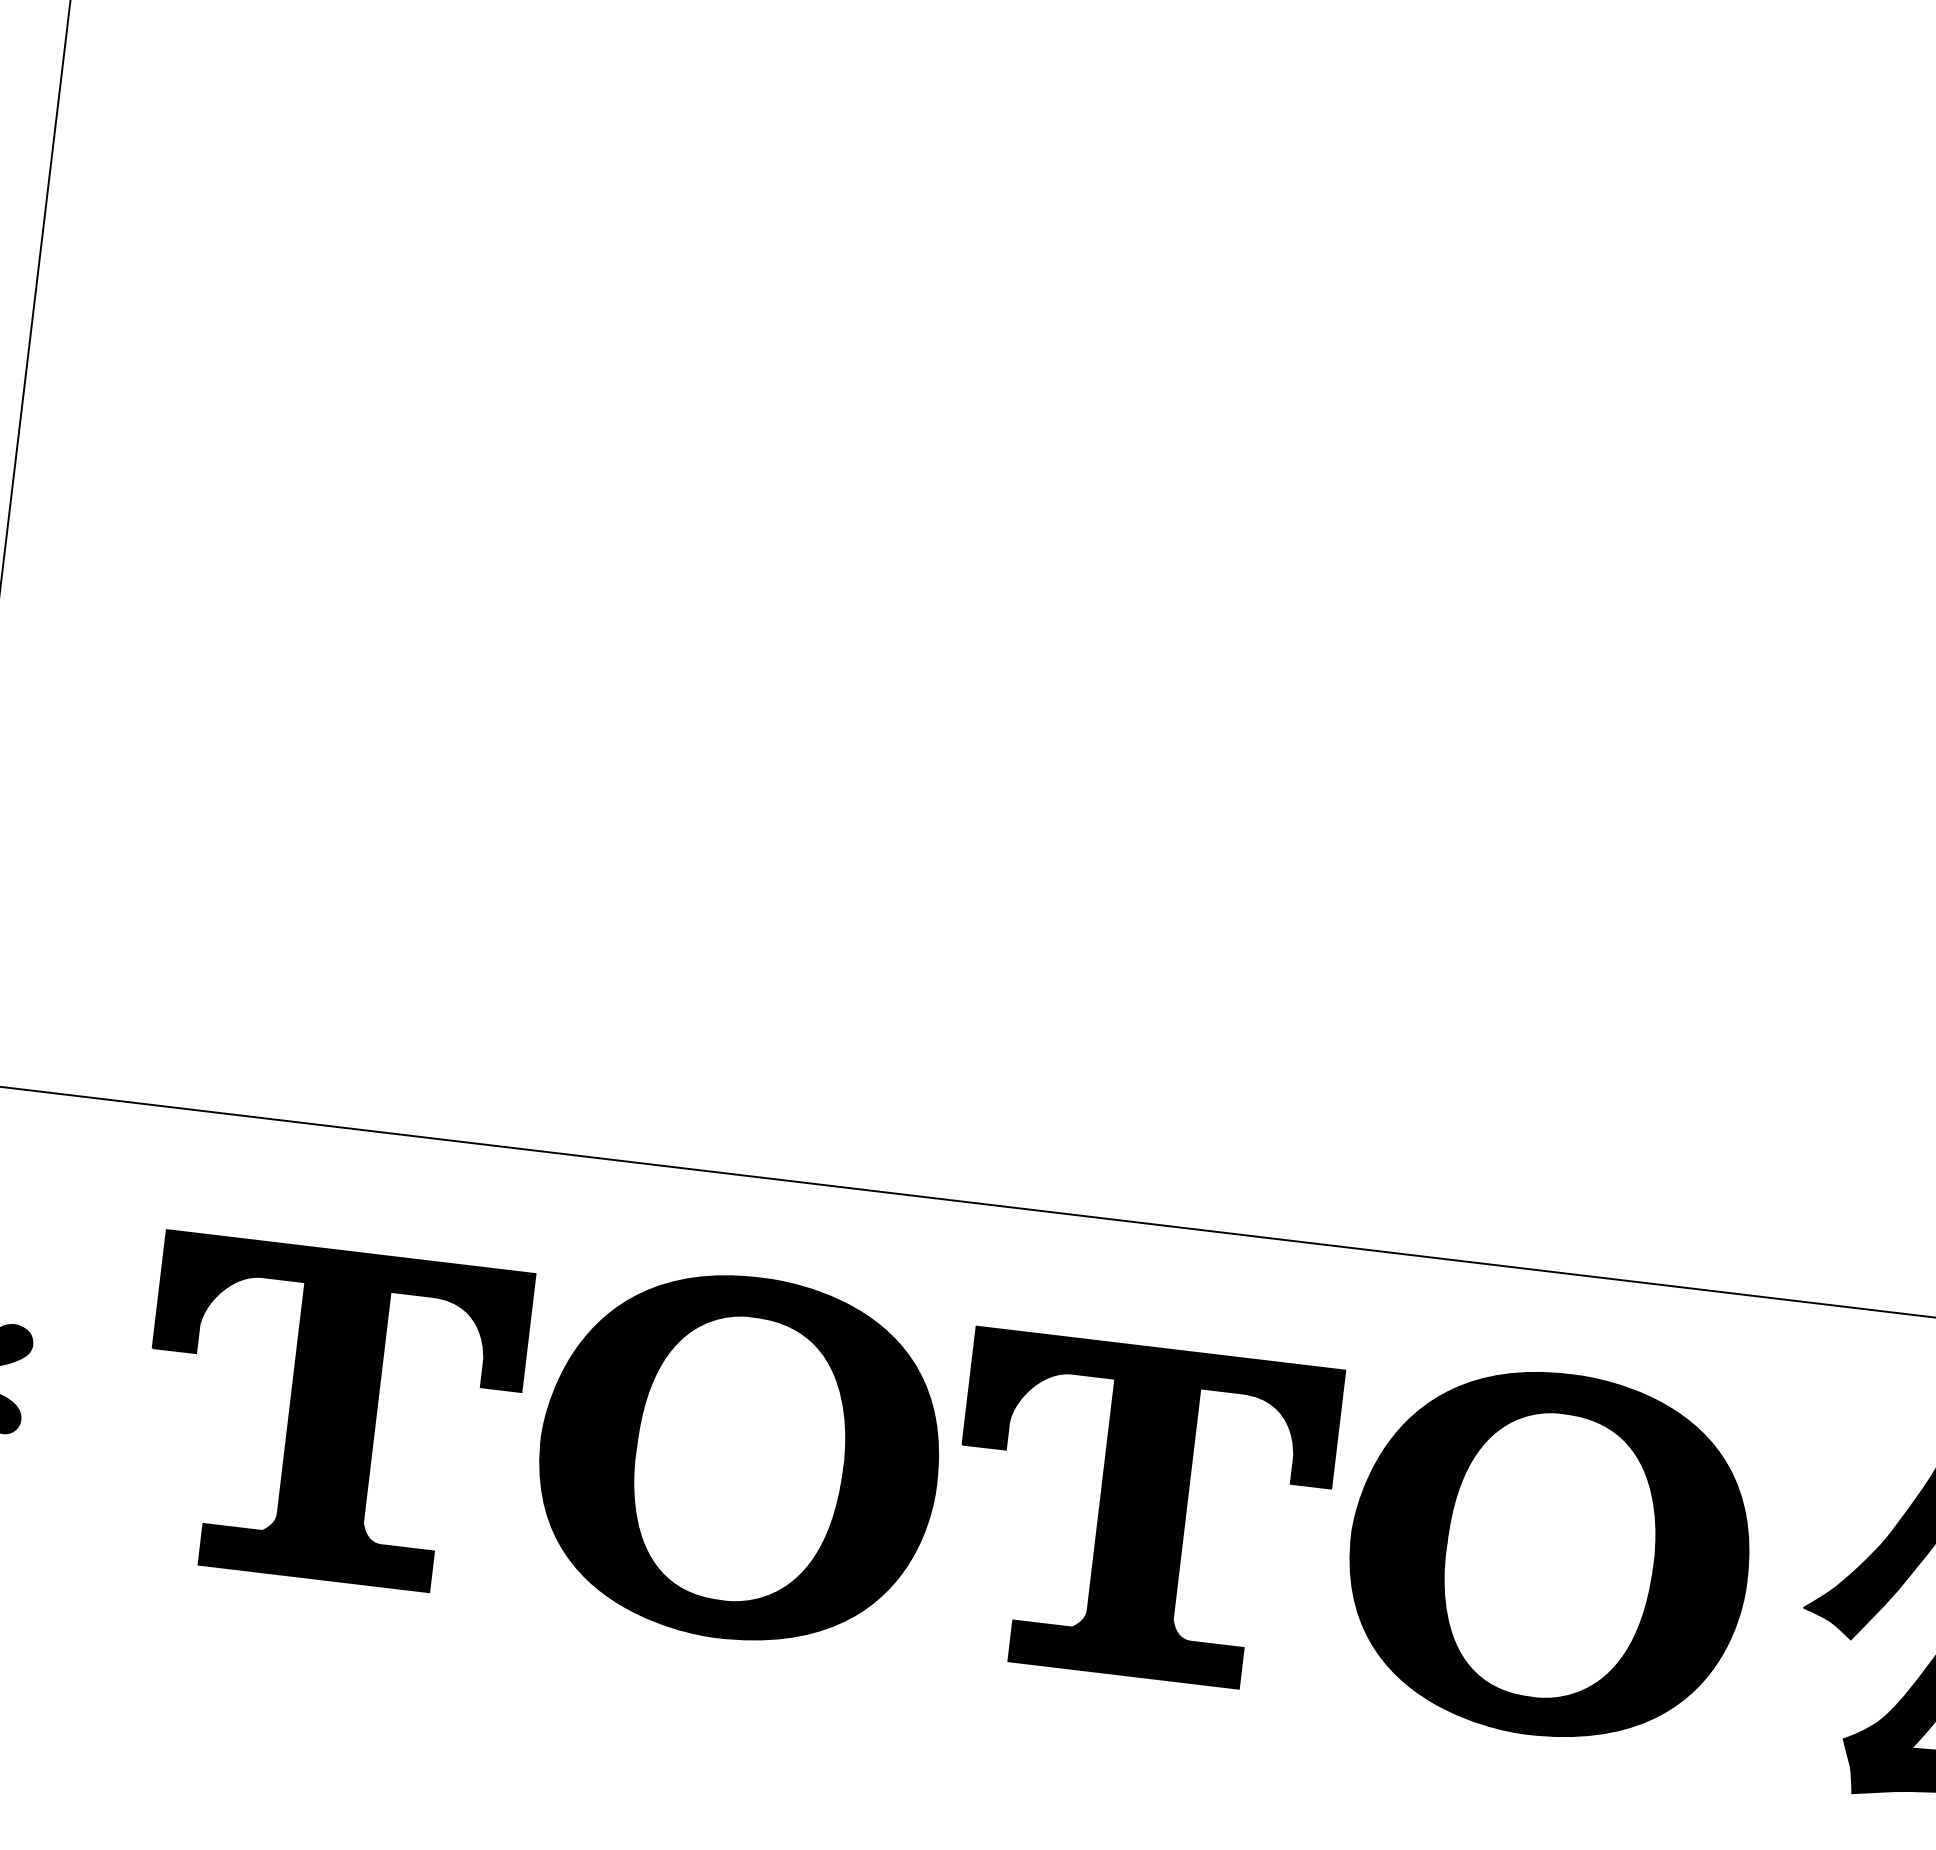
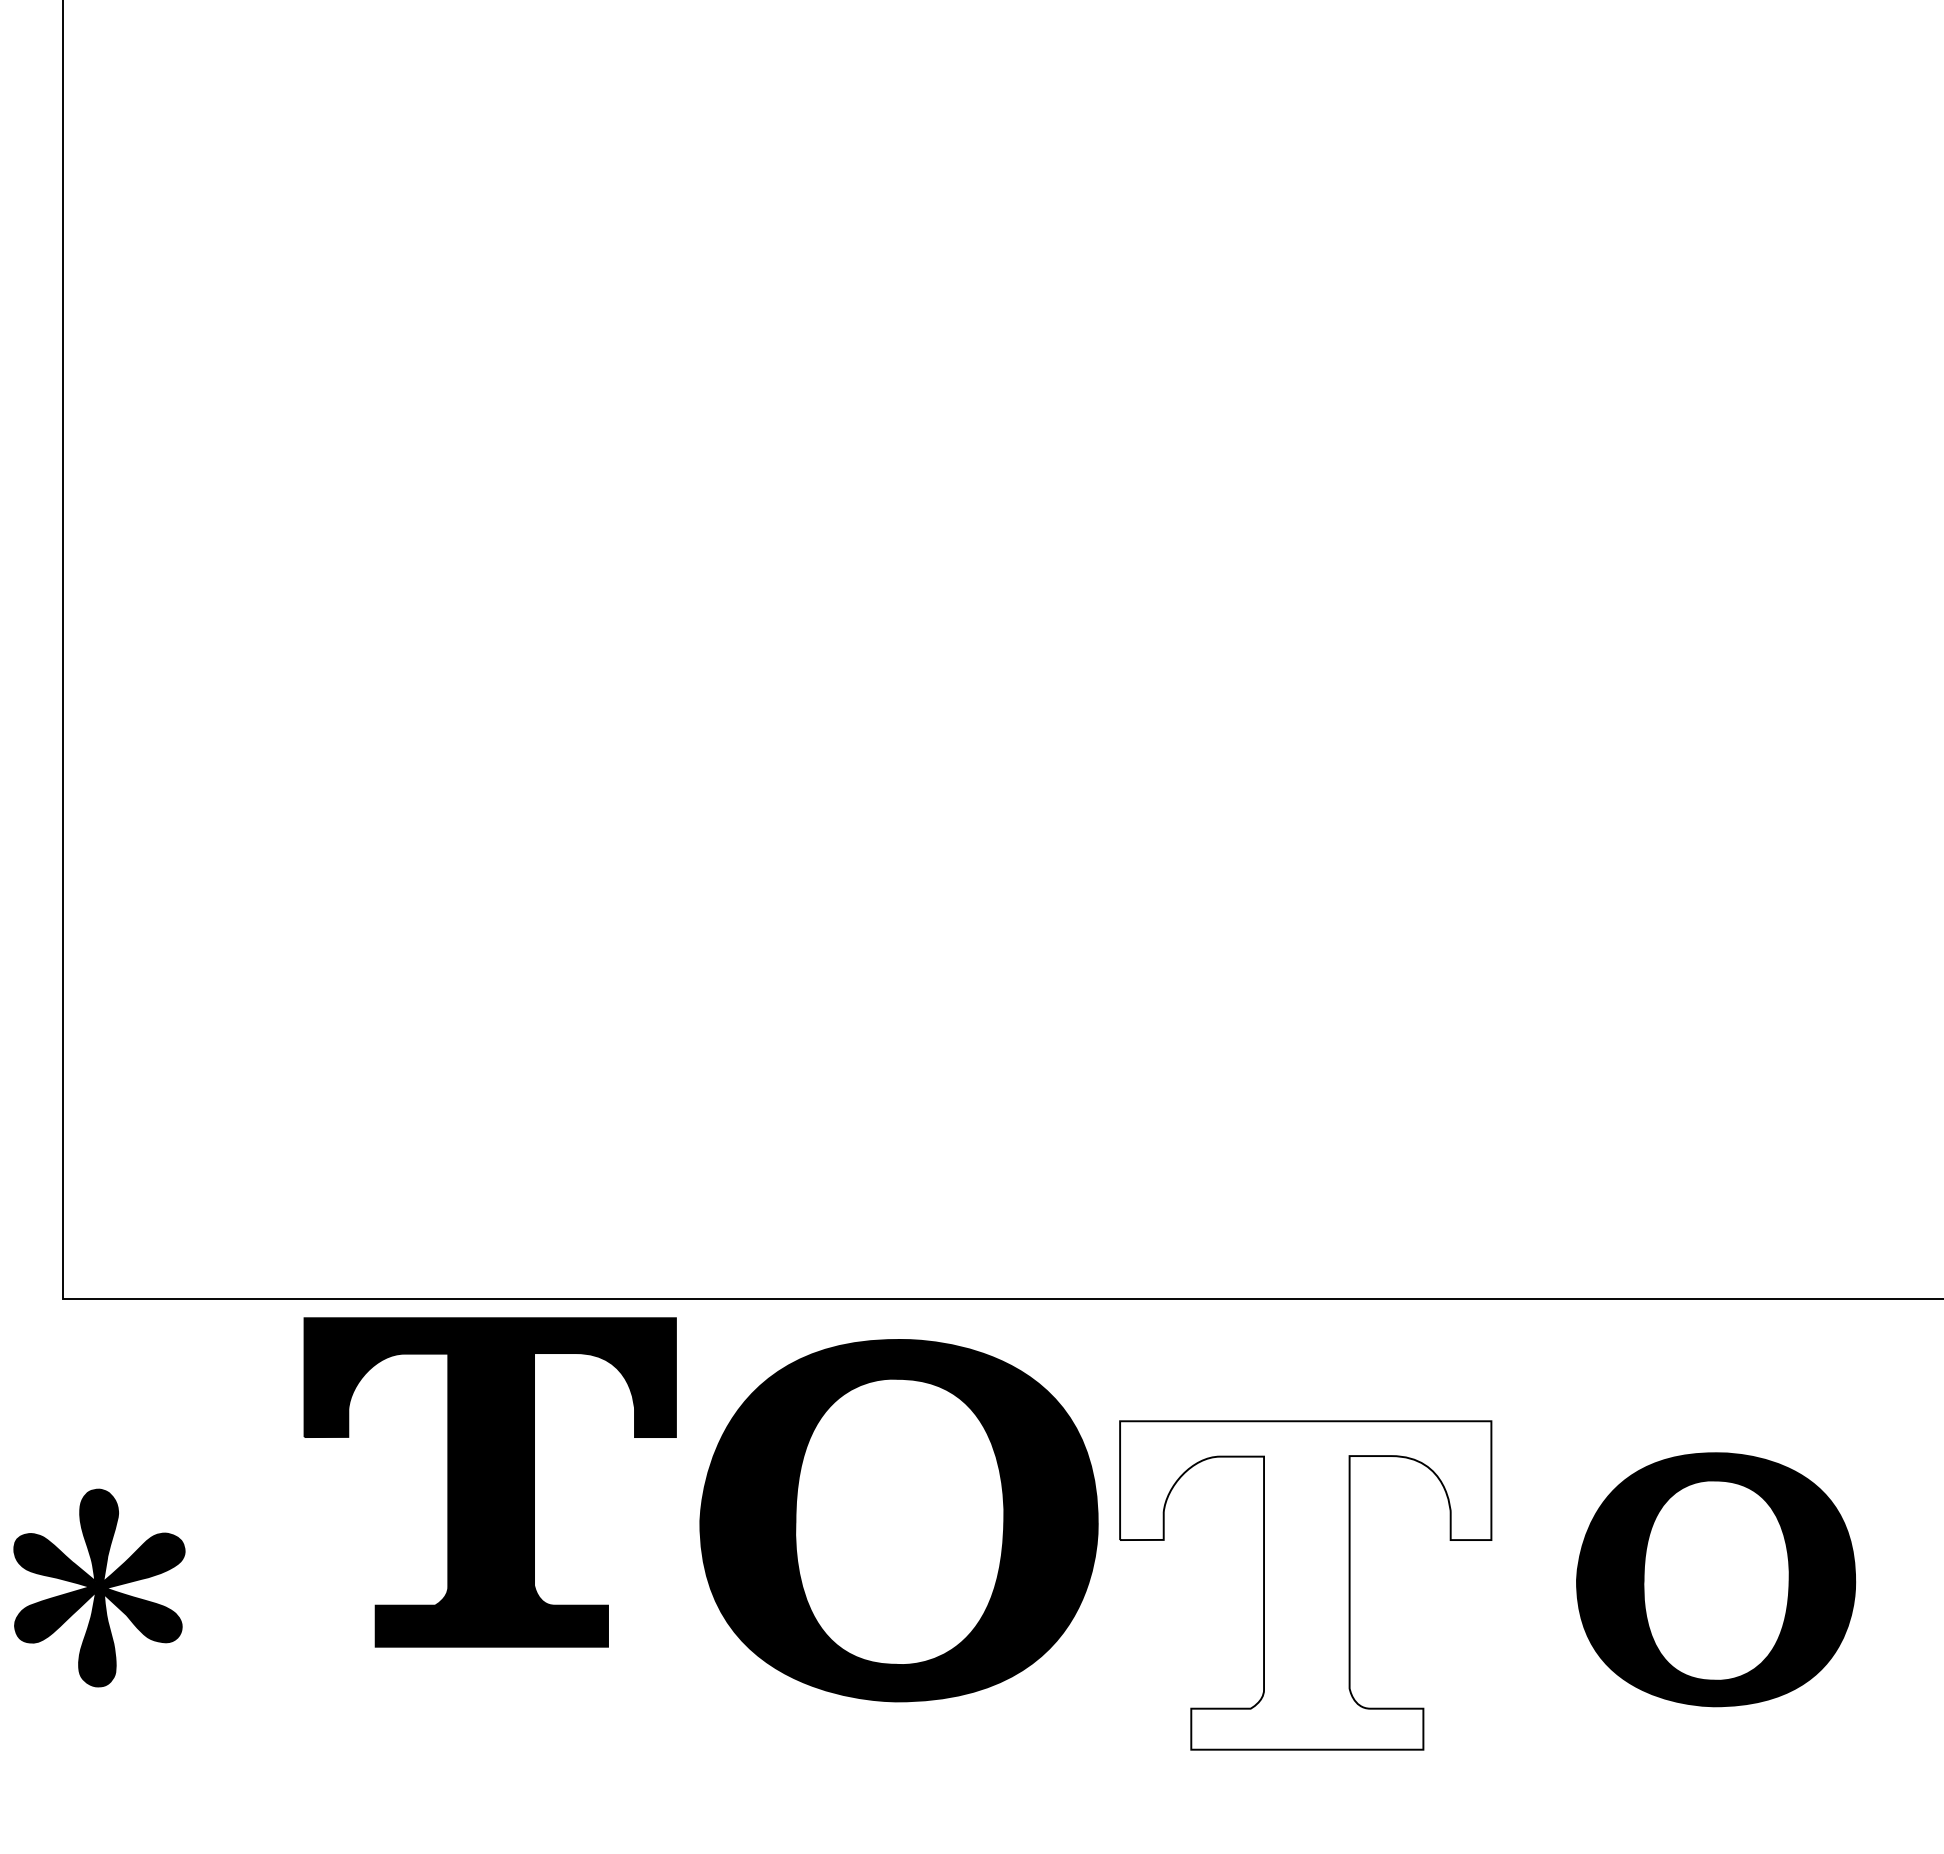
part: (330, 1415) -> (489, 1482), moved
part: (738, 1457) -> (898, 1520), moved
fill: (1141, 1511) -> (1305, 1585), removed
part: (1549, 1554) -> (1715, 1579), size x0.7

